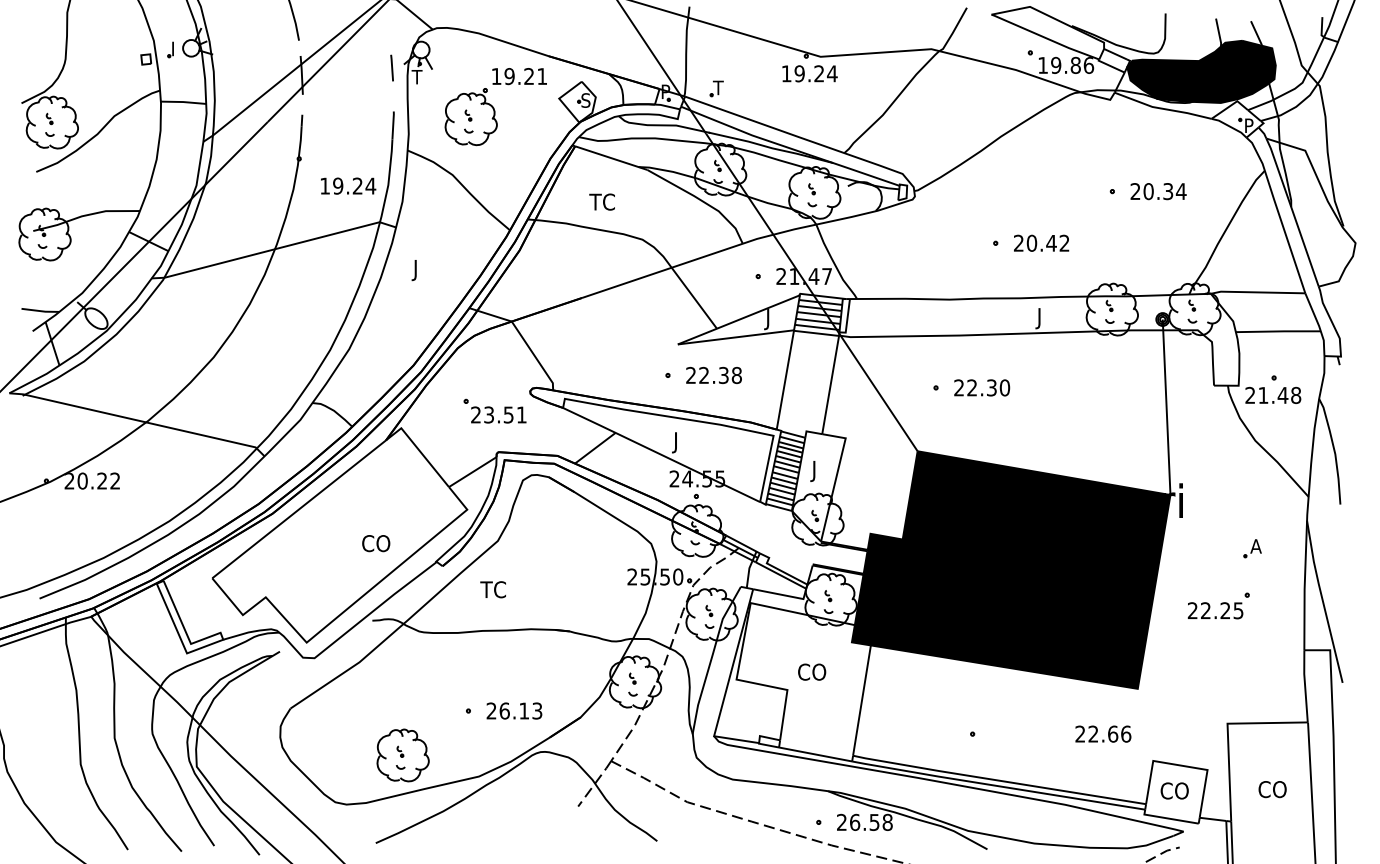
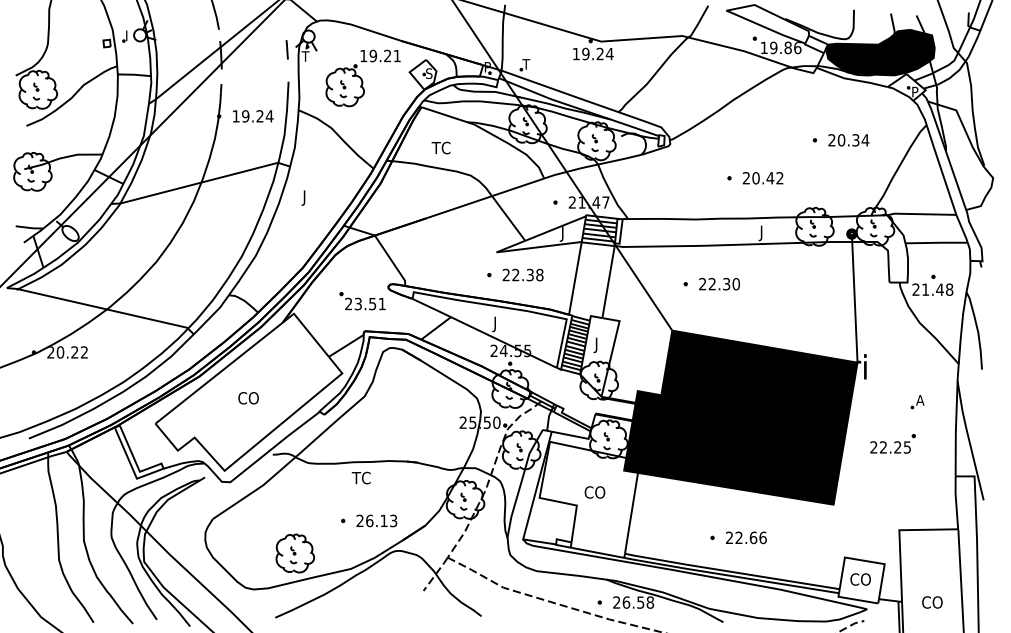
text: (348, 186) -> (253, 116), moved
text: (376, 543) -> (248, 398), moved
text: (492, 588) -> (360, 477), moved
text: (1103, 733) -> (746, 537), moved
text: (1272, 789) -> (932, 602), moved

